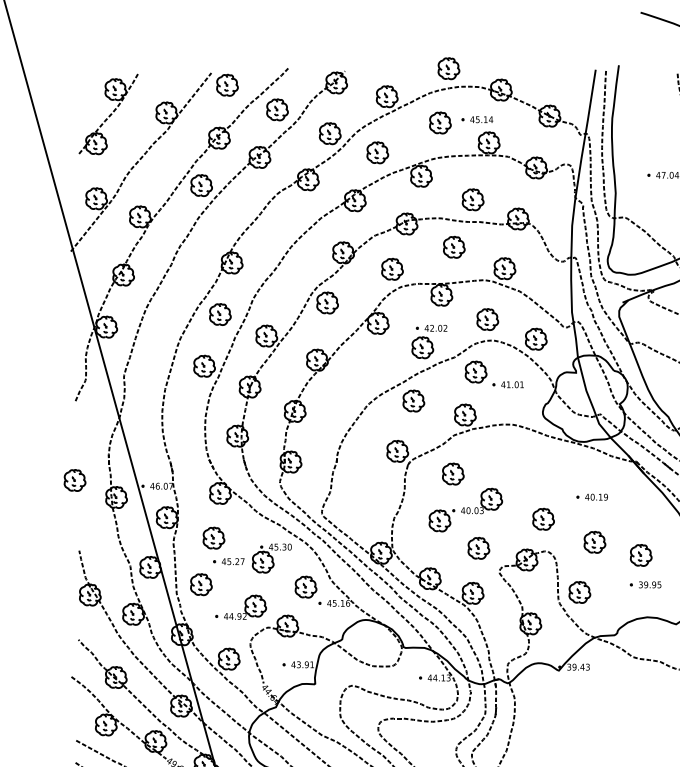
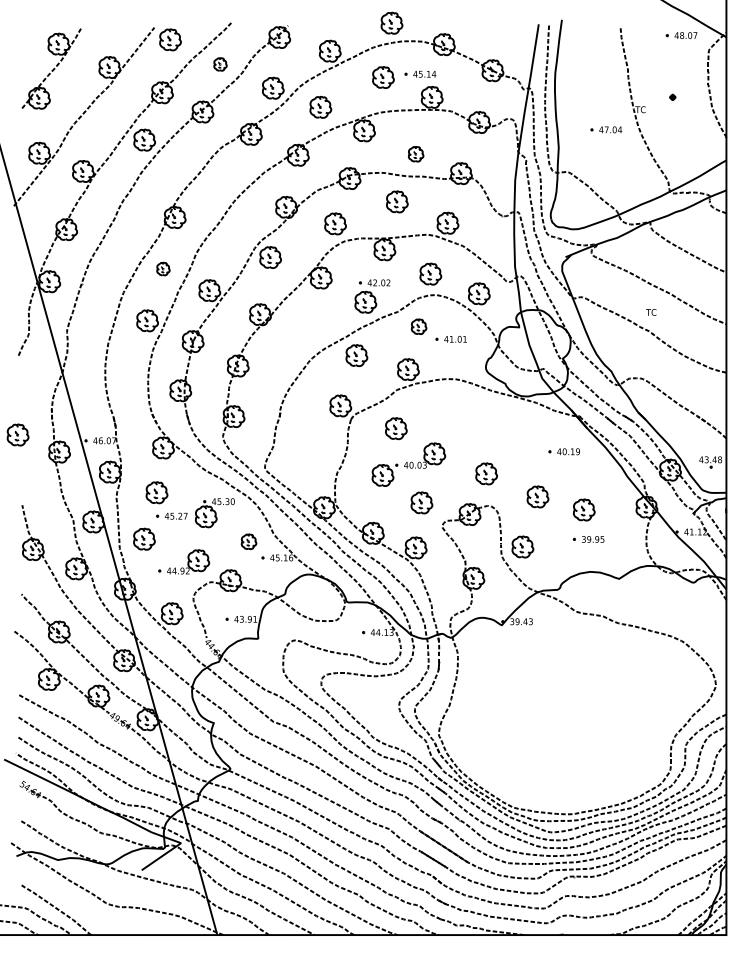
part: (277, 109) -> (220, 64), size x0.6
part: (472, 198) -> (415, 153), size x0.7
part: (220, 313) -> (163, 268), size x0.6
part: (475, 371) -> (418, 326), size x0.7
part: (591, 496) -> (563, 451), moved
part: (305, 586) -> (248, 541), size x0.7

